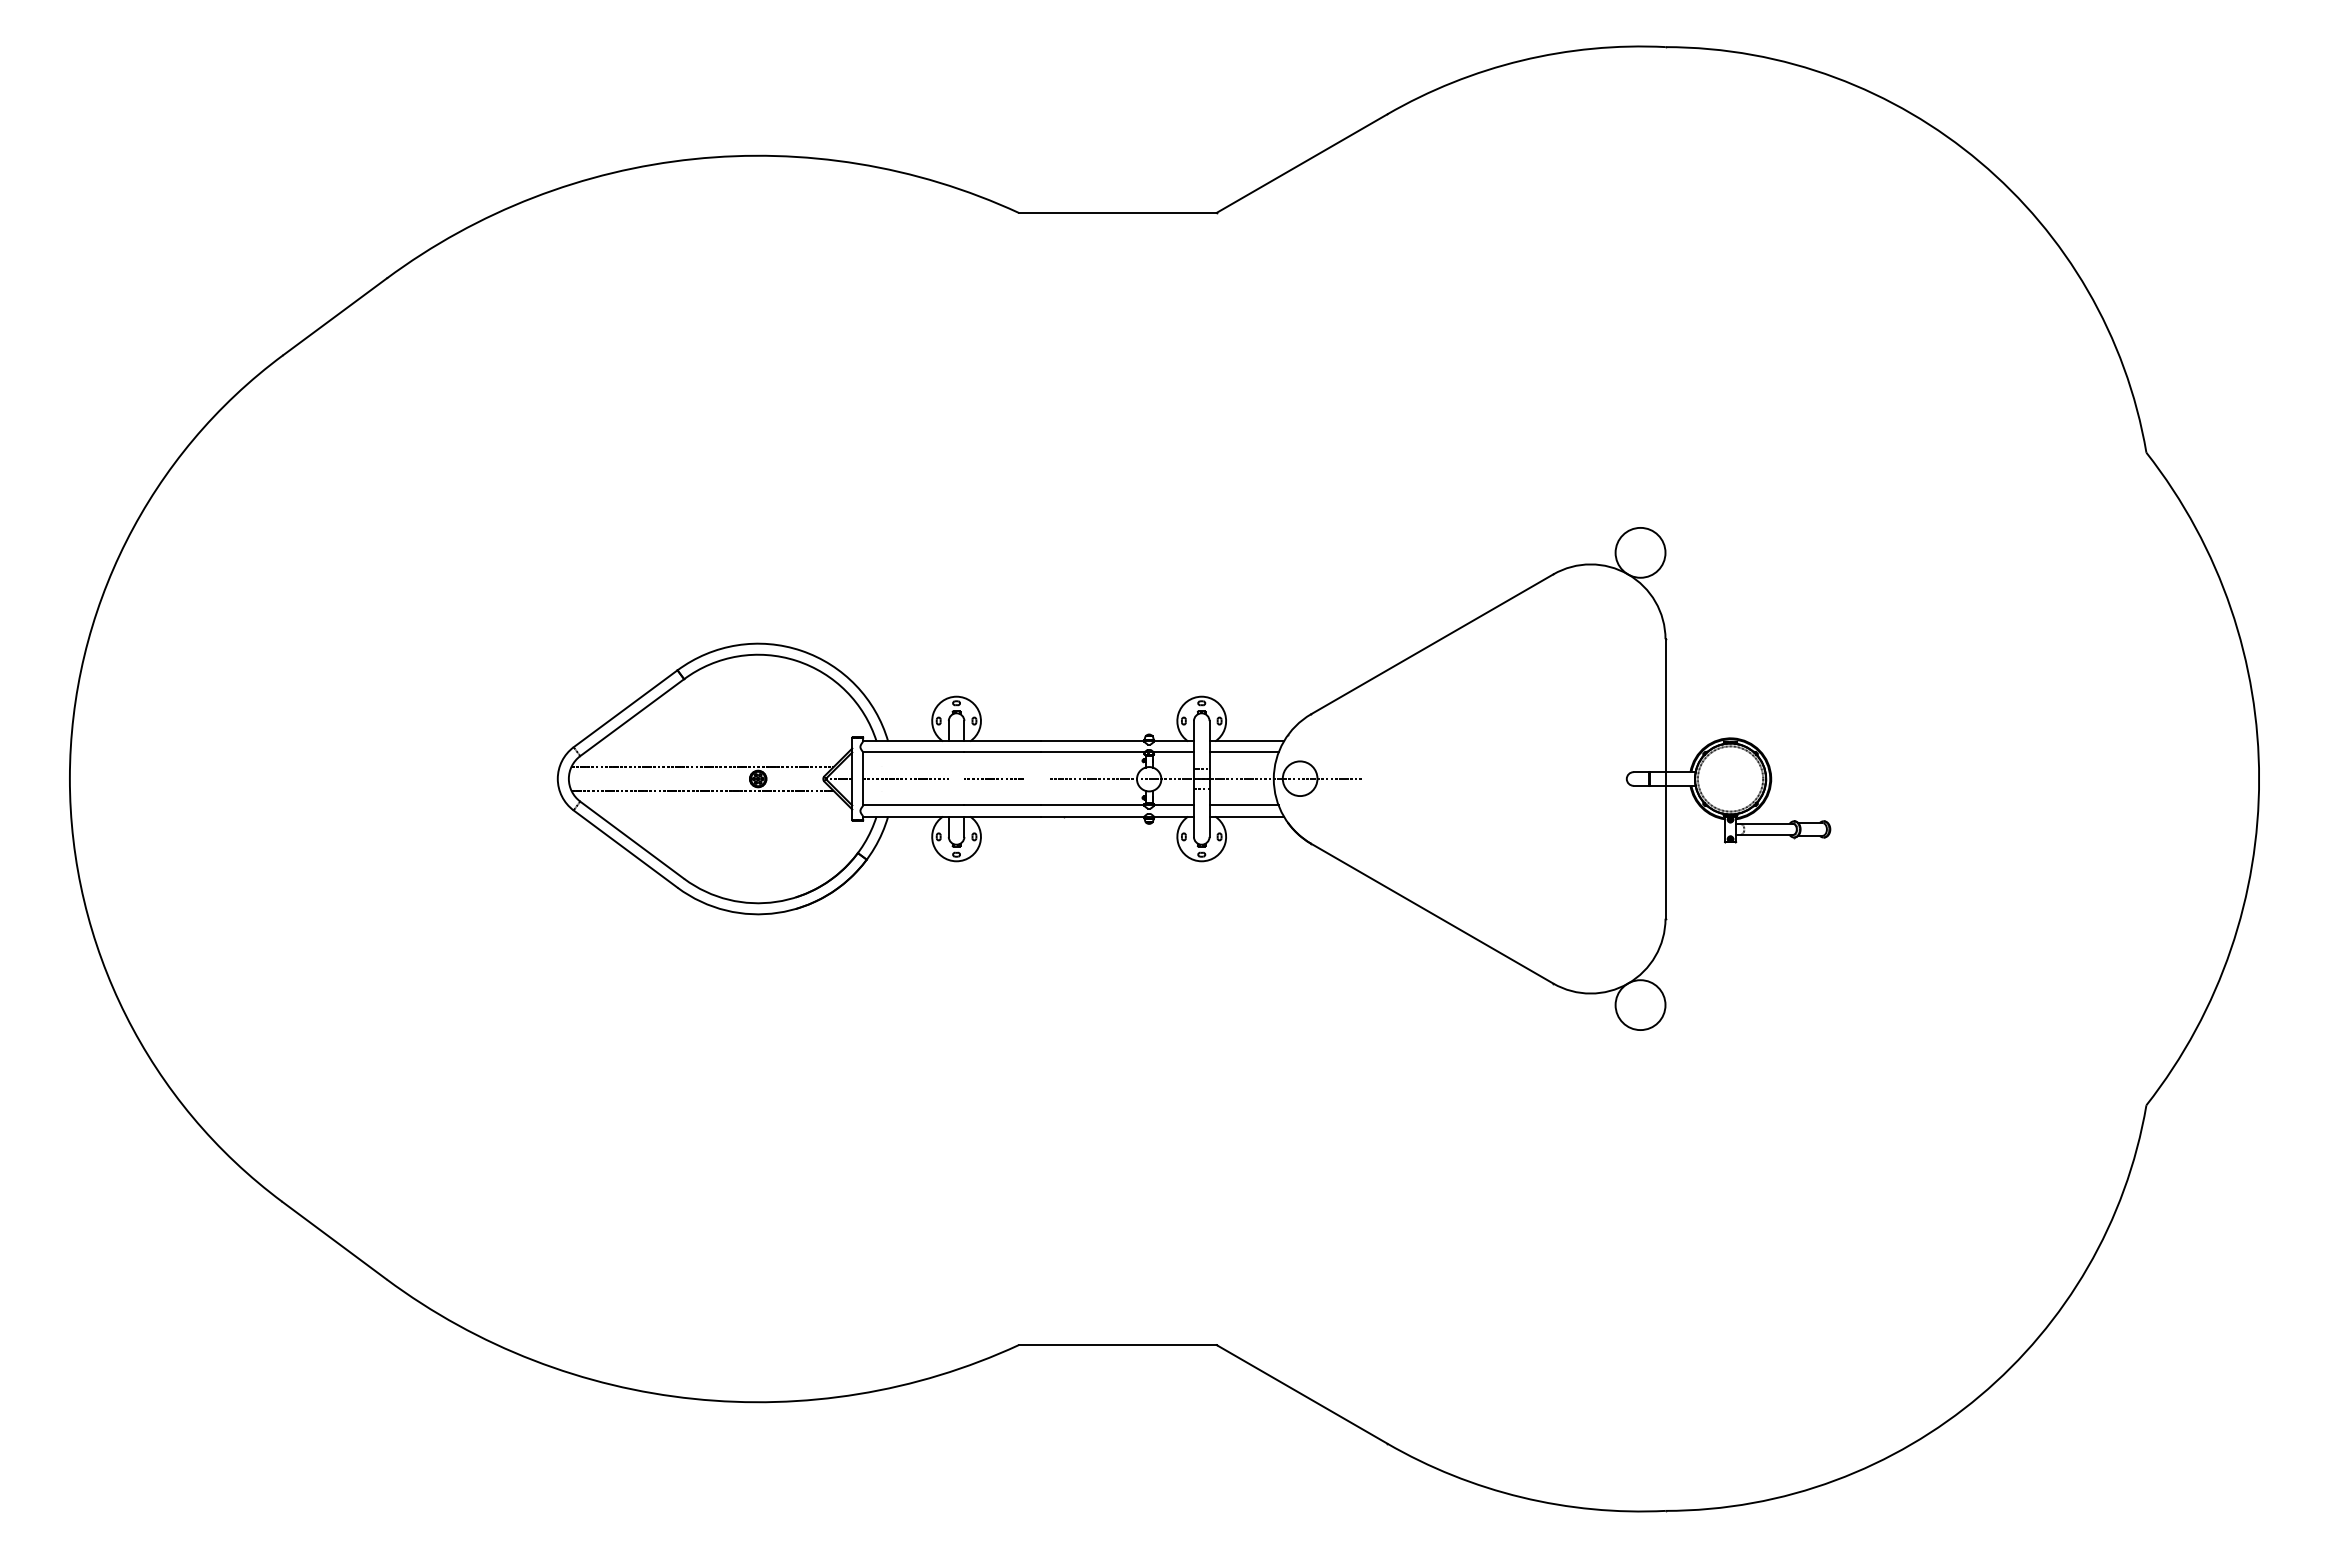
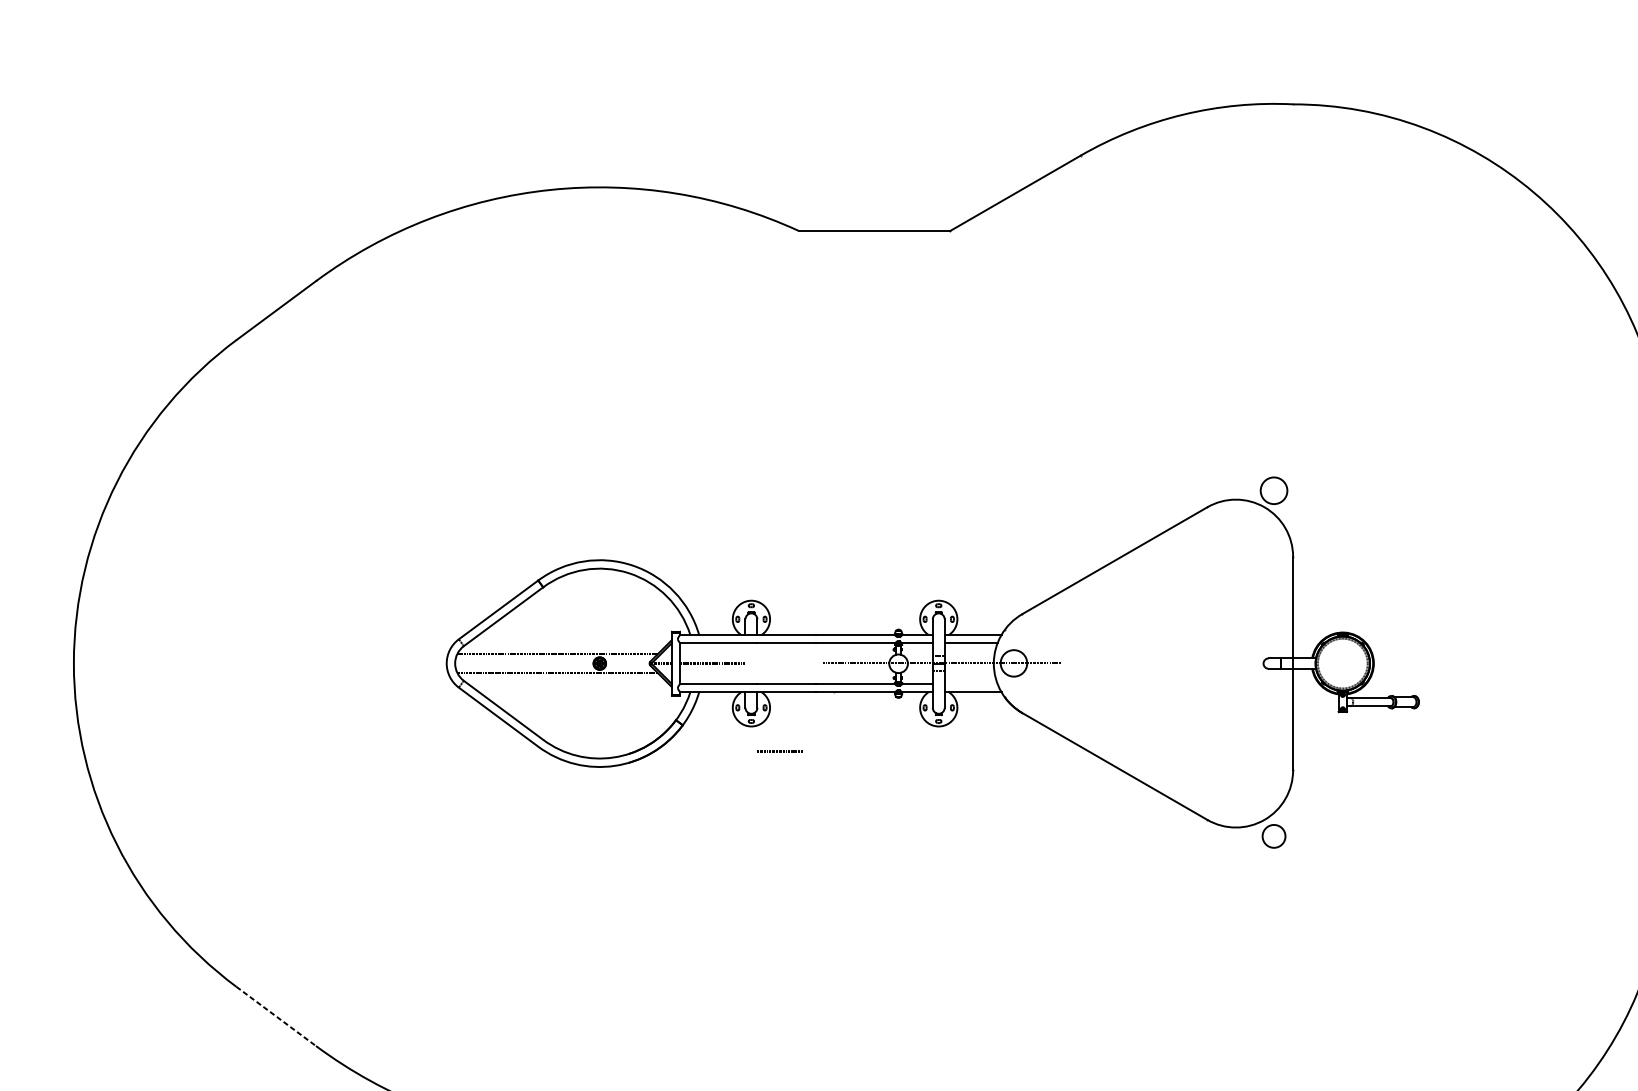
circle: (1640, 552) -> (1274, 490), size x0.7
line: (993, 778) -> (779, 751), moved
line: (1243, 805) -> (970, 683), removed
circle: (1640, 1005) -> (1274, 836), size x0.6
line: (334, 1240) -> (276, 1016), solid -> dashed

